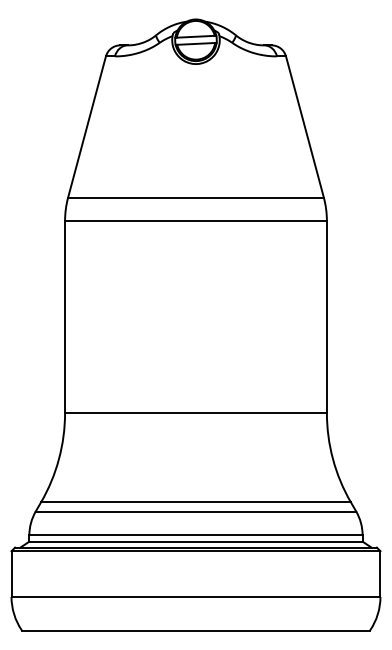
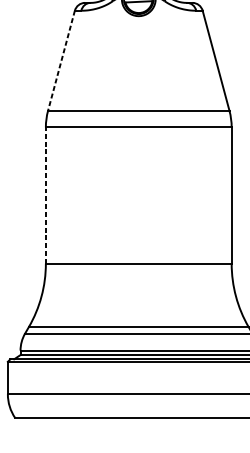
line: (86, 127) -> (61, 61), solid -> dashed
line: (65, 316) -> (46, 195), solid -> dashed

